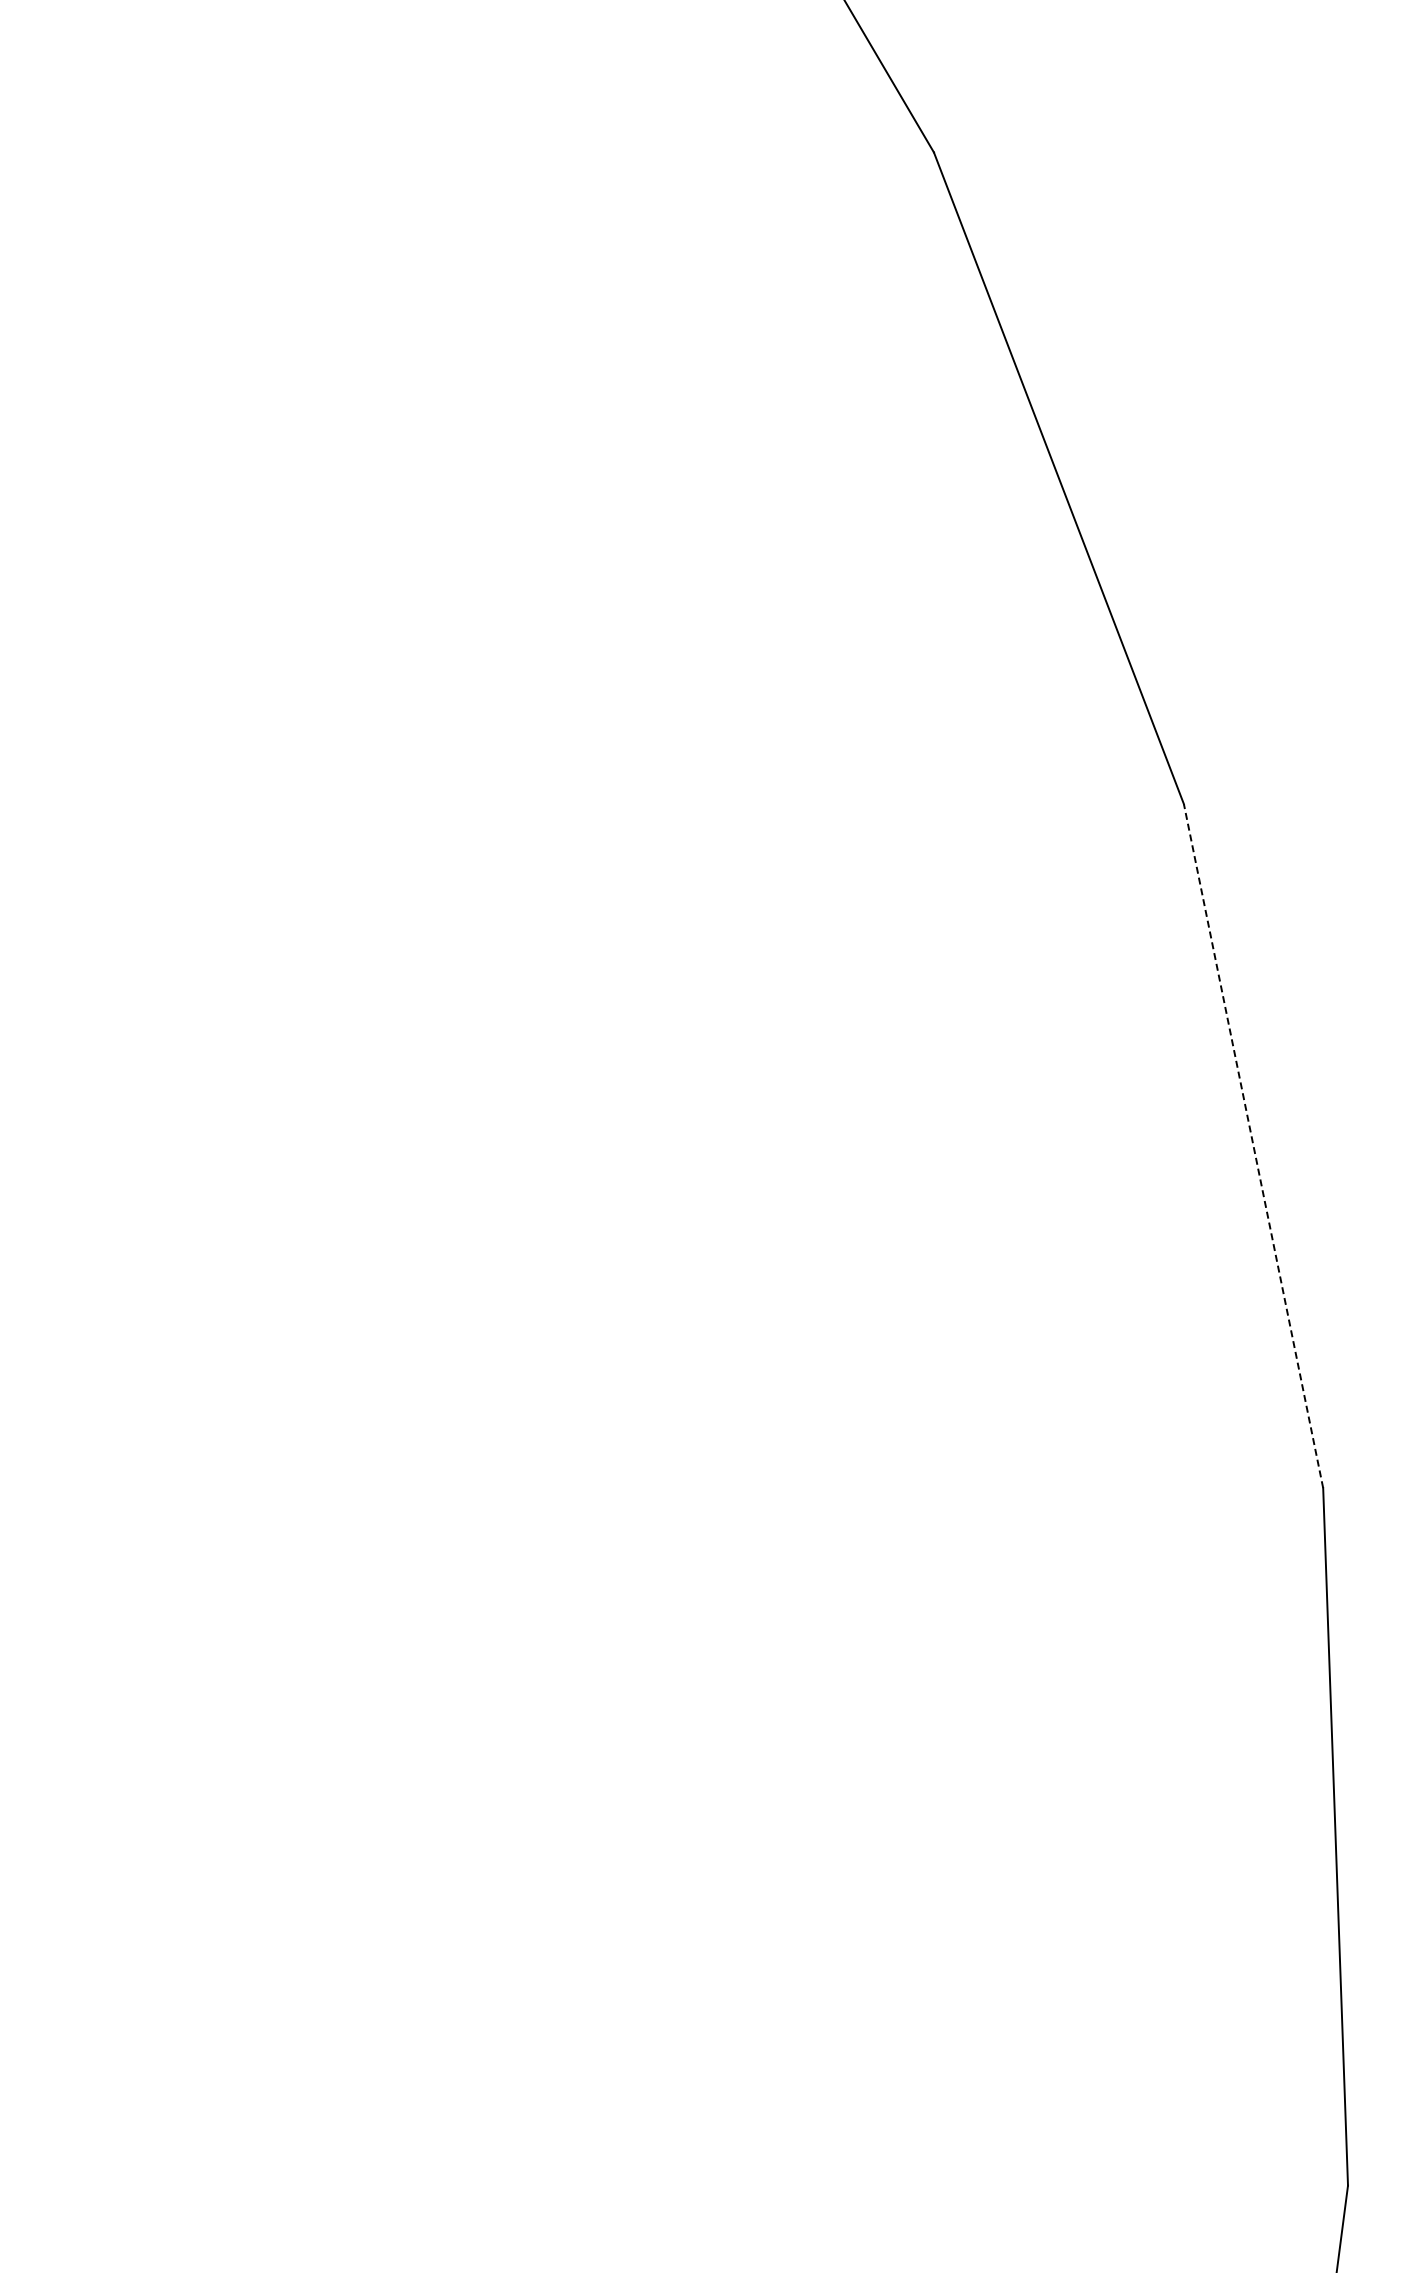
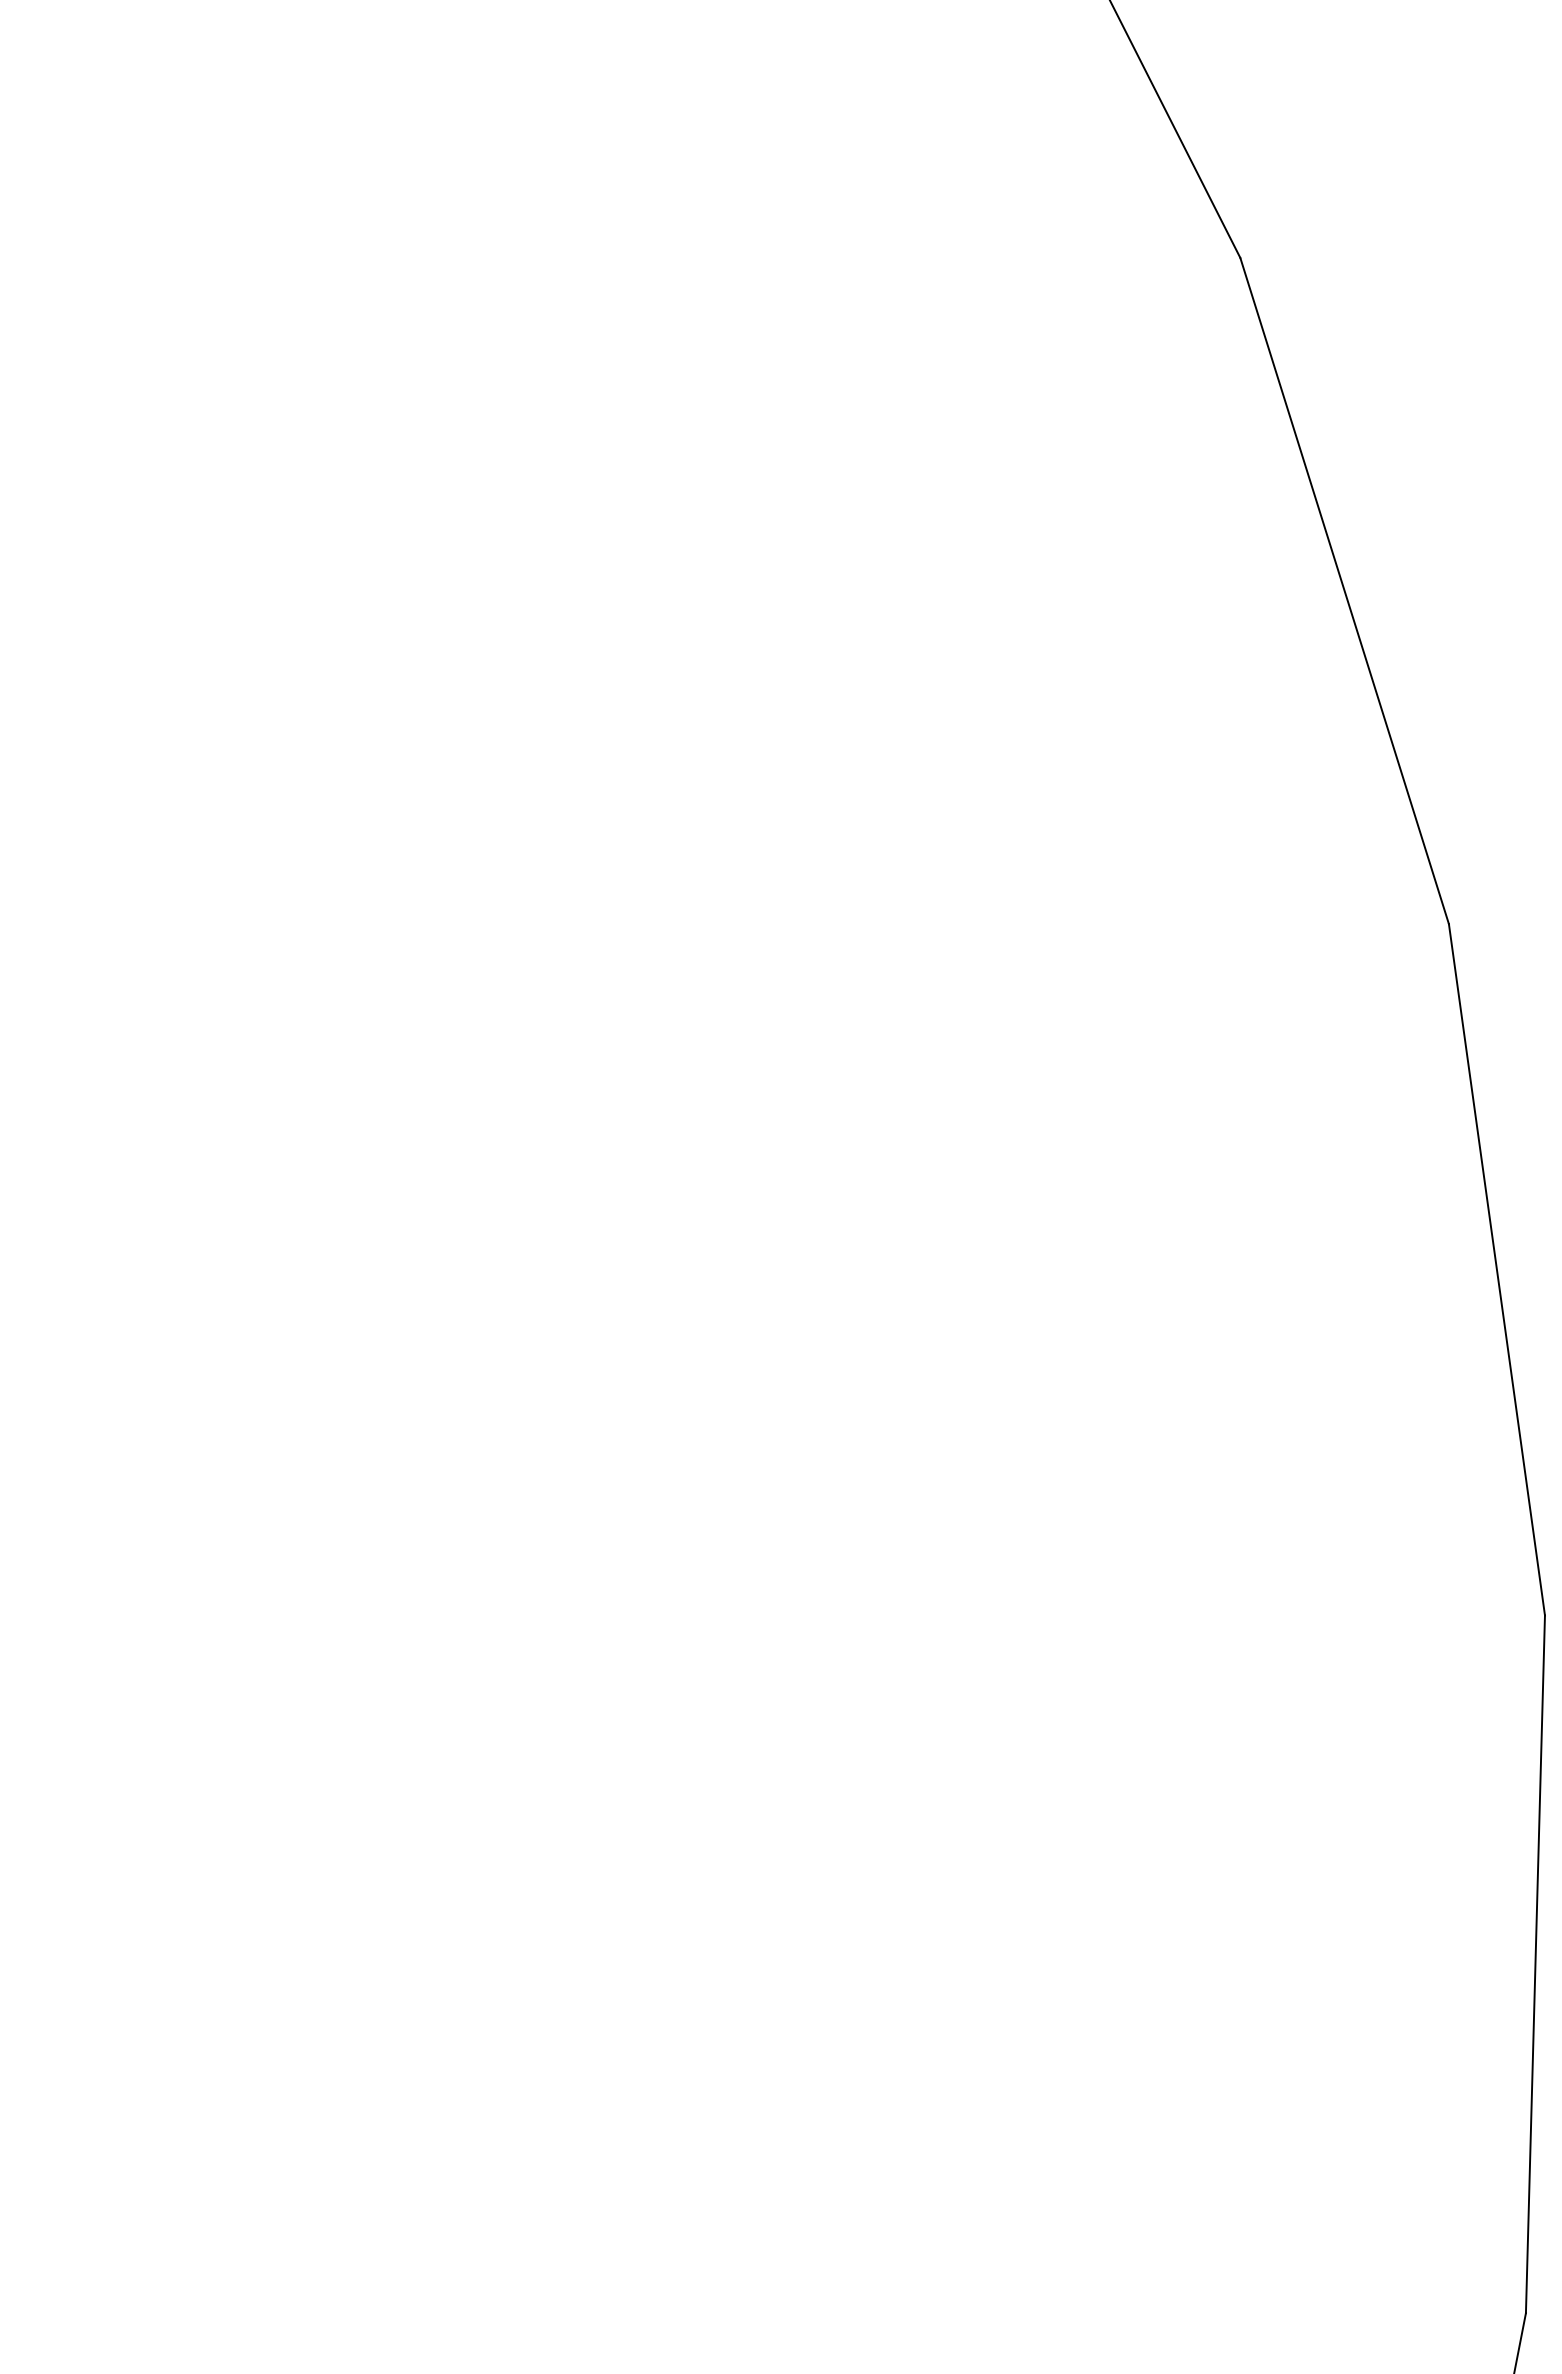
line: (1253, 1145) -> (1496, 1269), dashed -> solid

